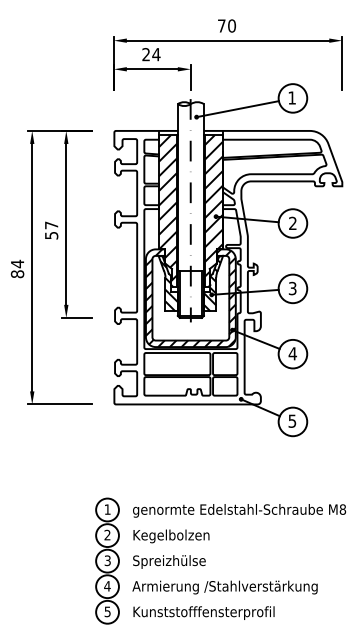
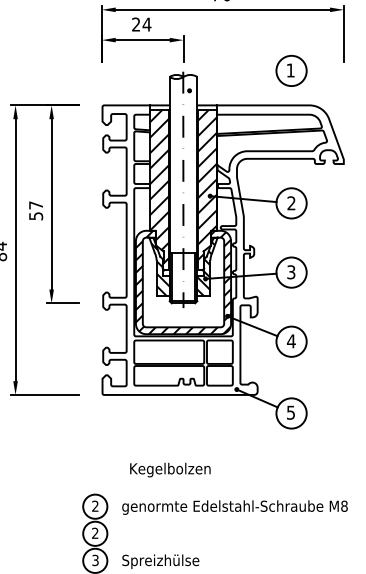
line: (237, 109) -> (232, 82), removed
text: (107, 509) -> (95, 506), 1 -> 2
text: (171, 536) -> (170, 470), moved

